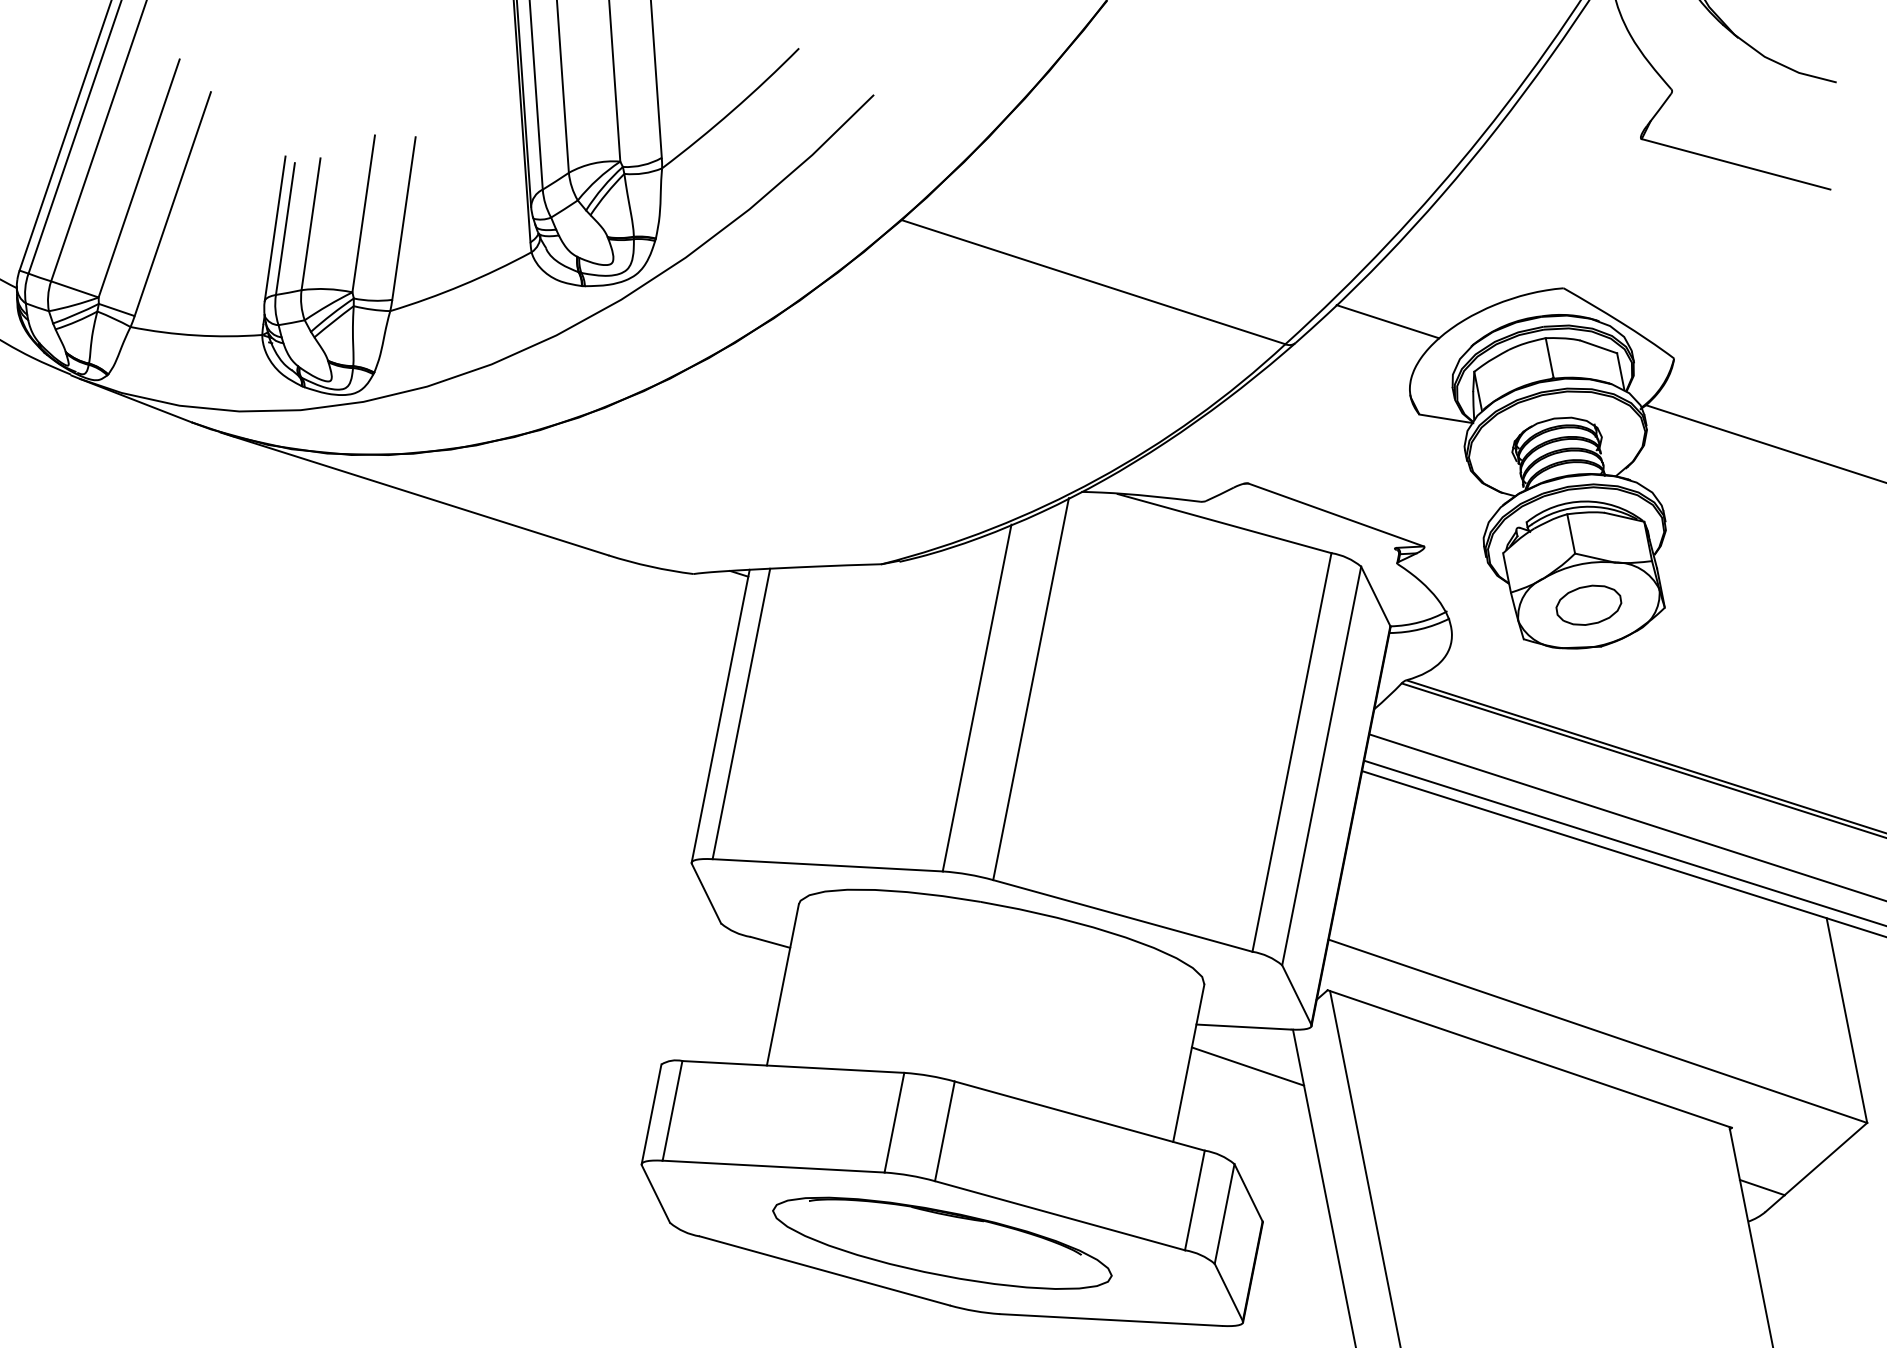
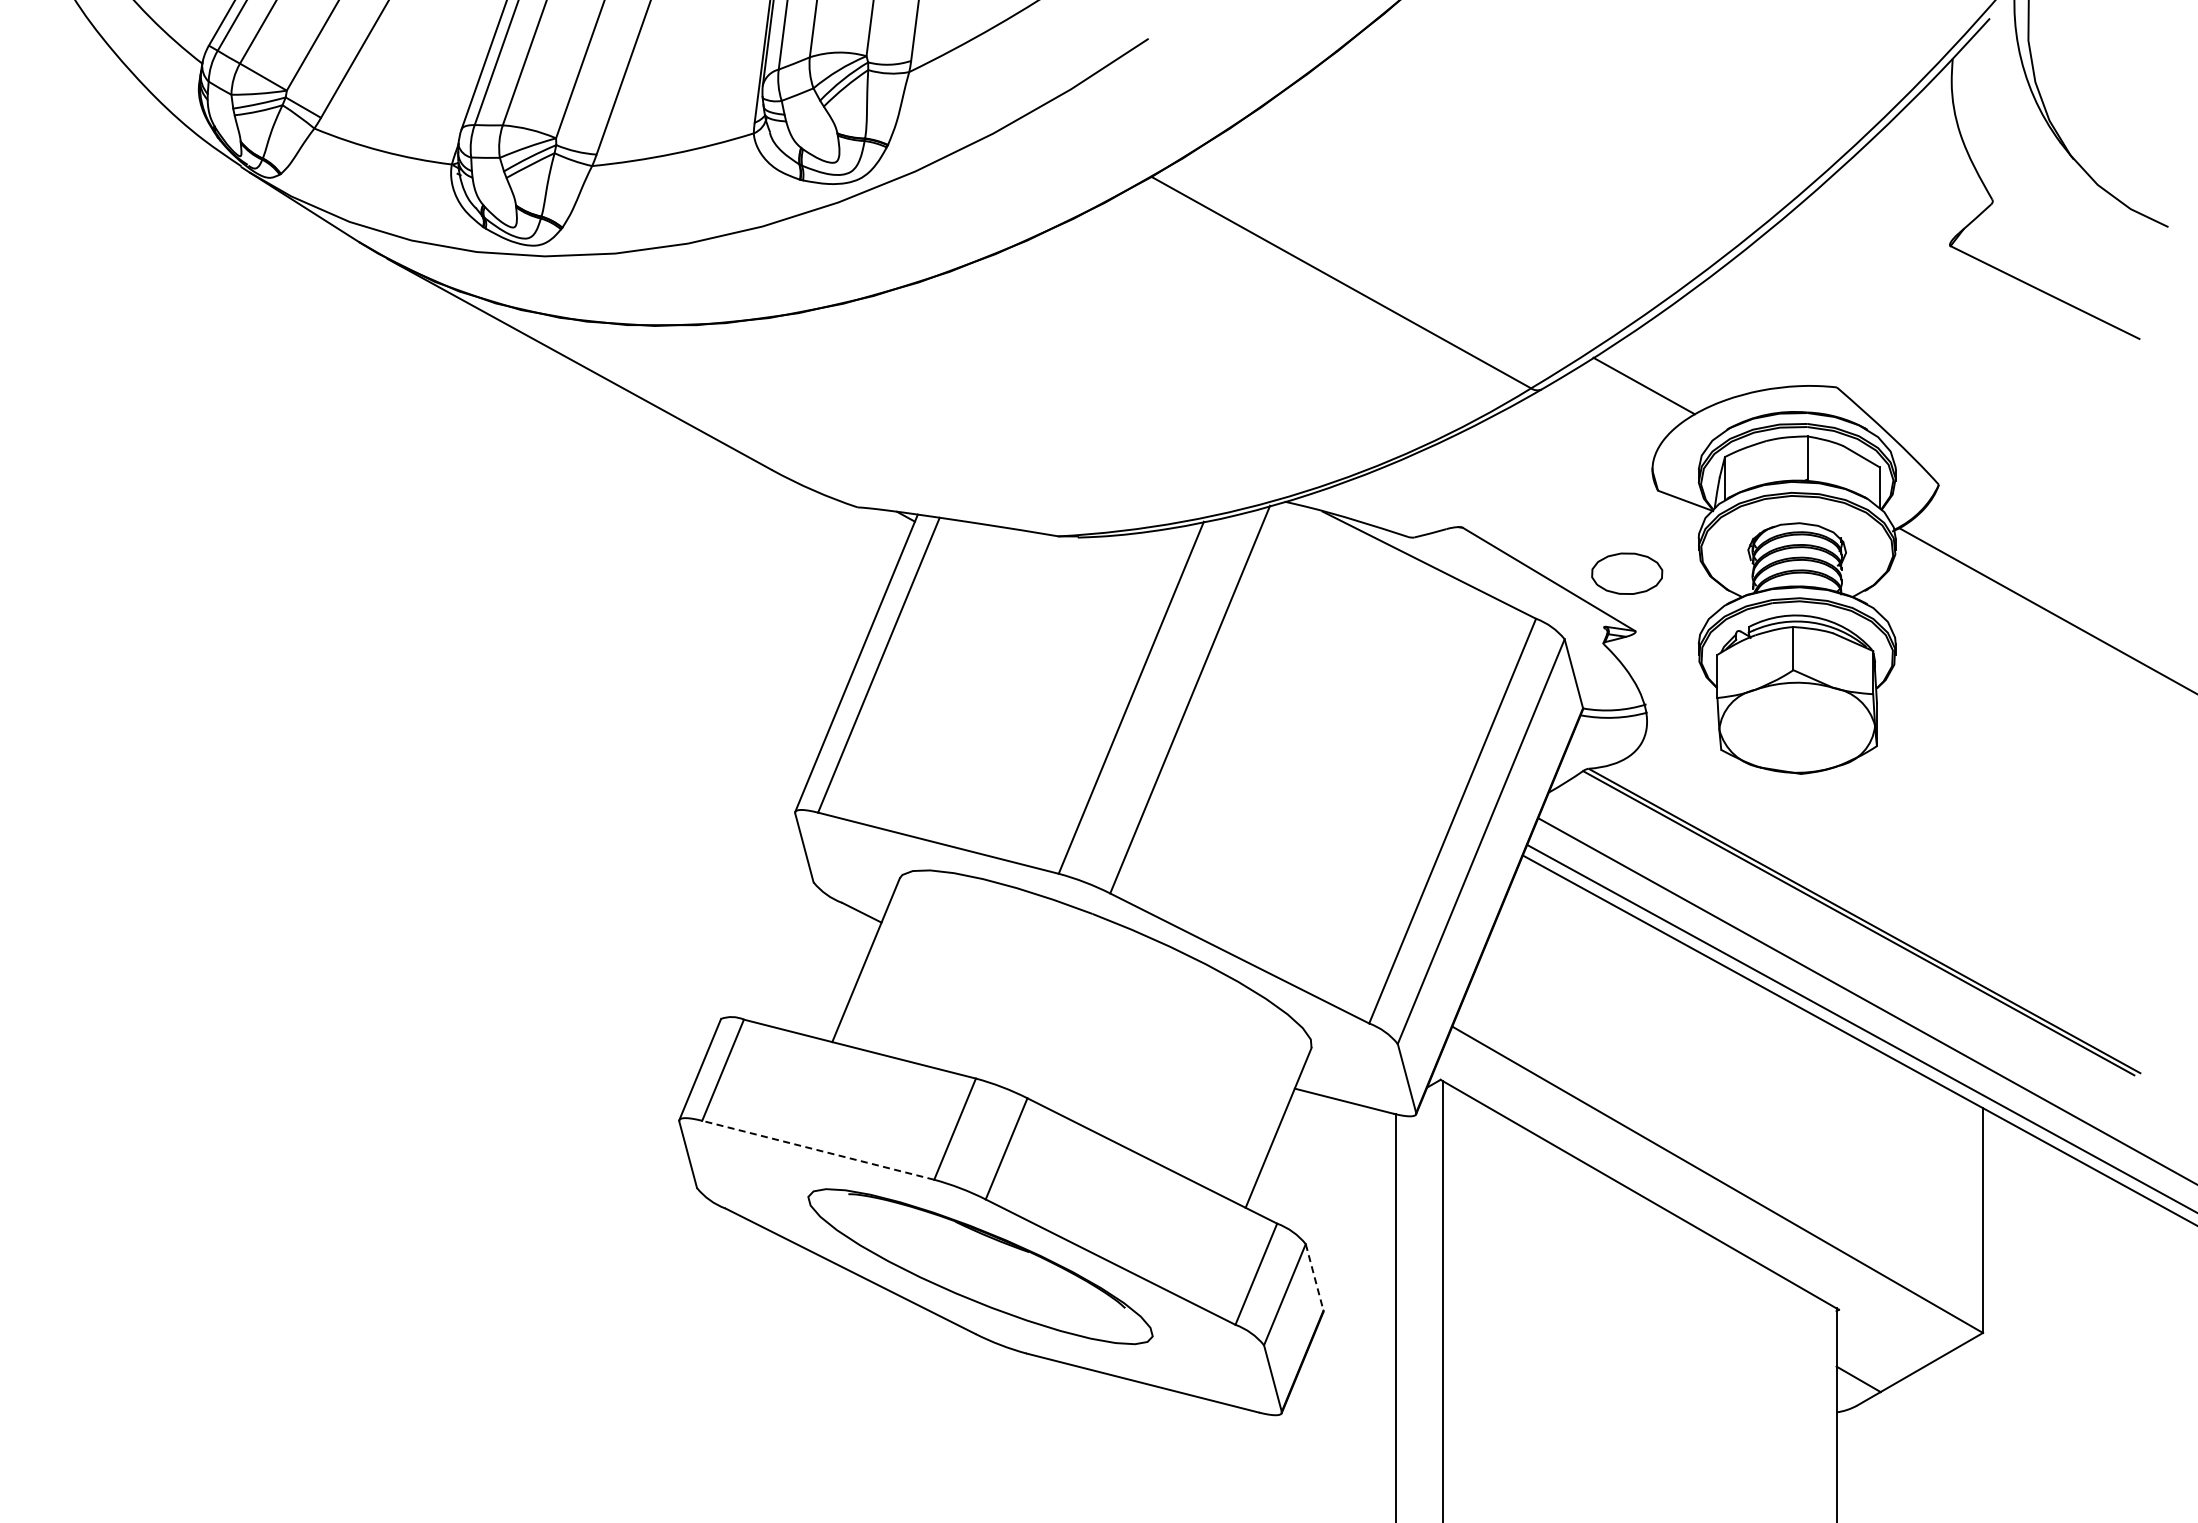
part: (1589, 605) -> (1627, 573), moved
line: (1247, 1066) -> (1340, 1143), removed
line: (773, 1166) -> (818, 1150), solid -> dashed
line: (1248, 1192) -> (1314, 1277), solid -> dashed

